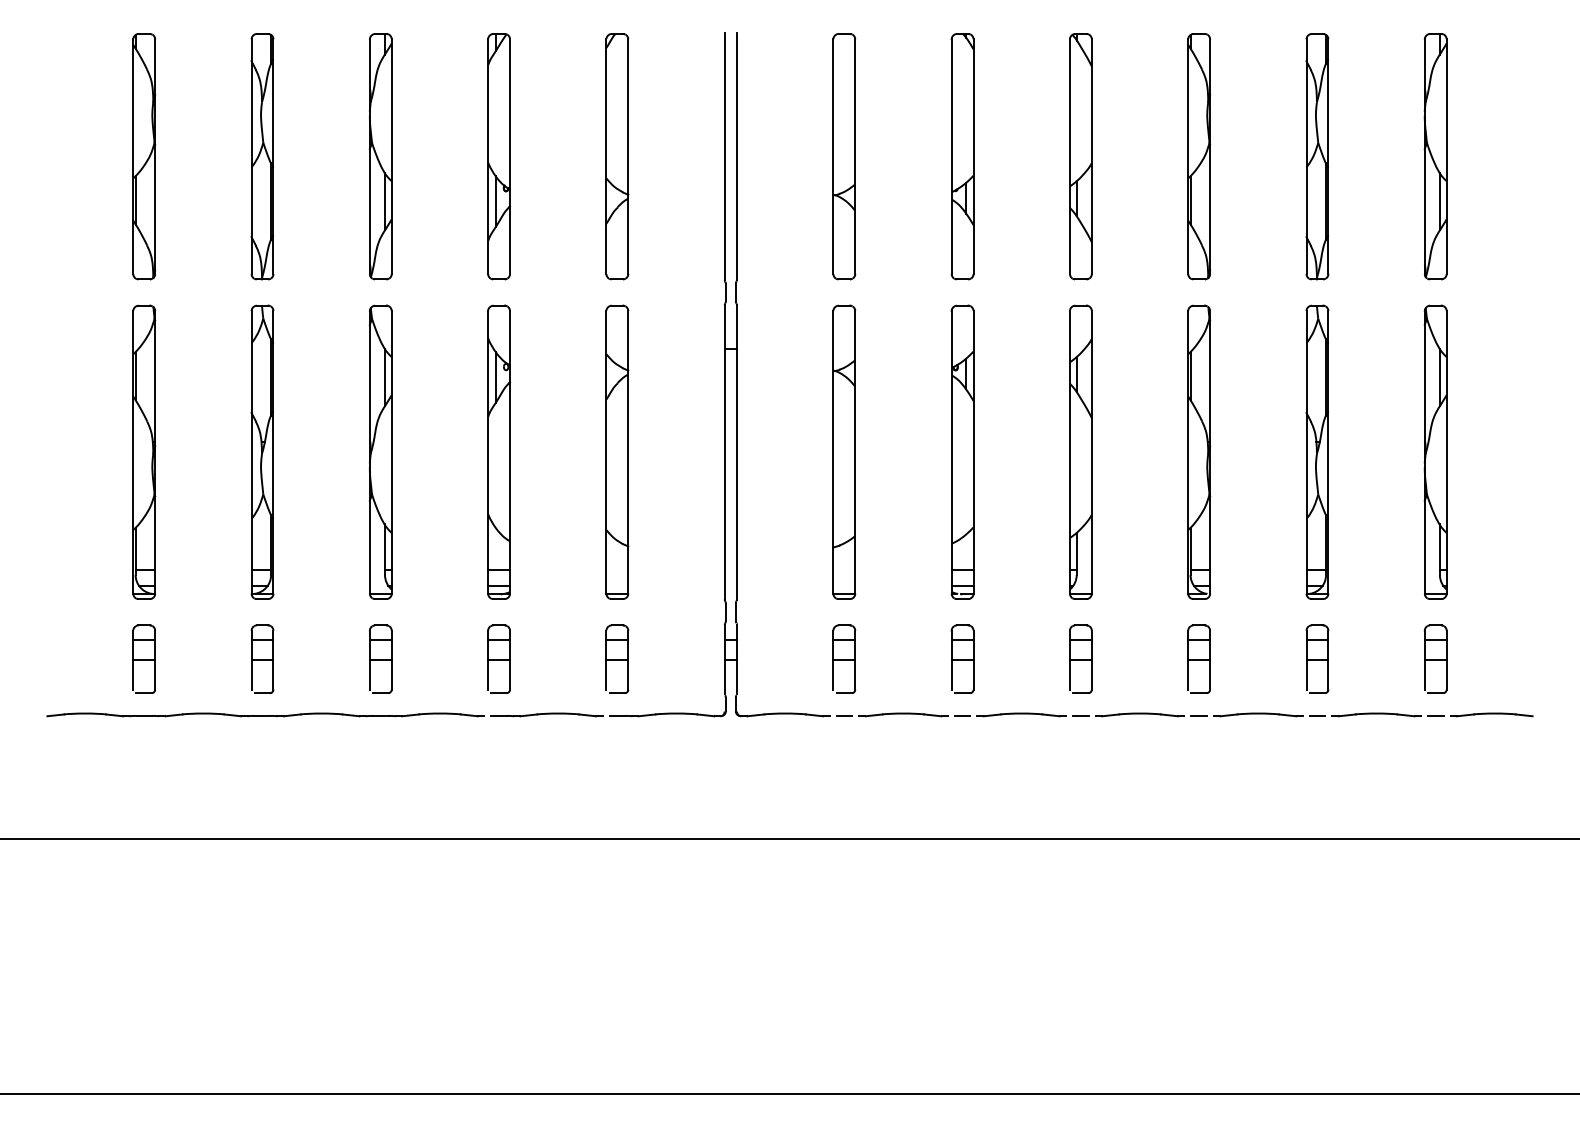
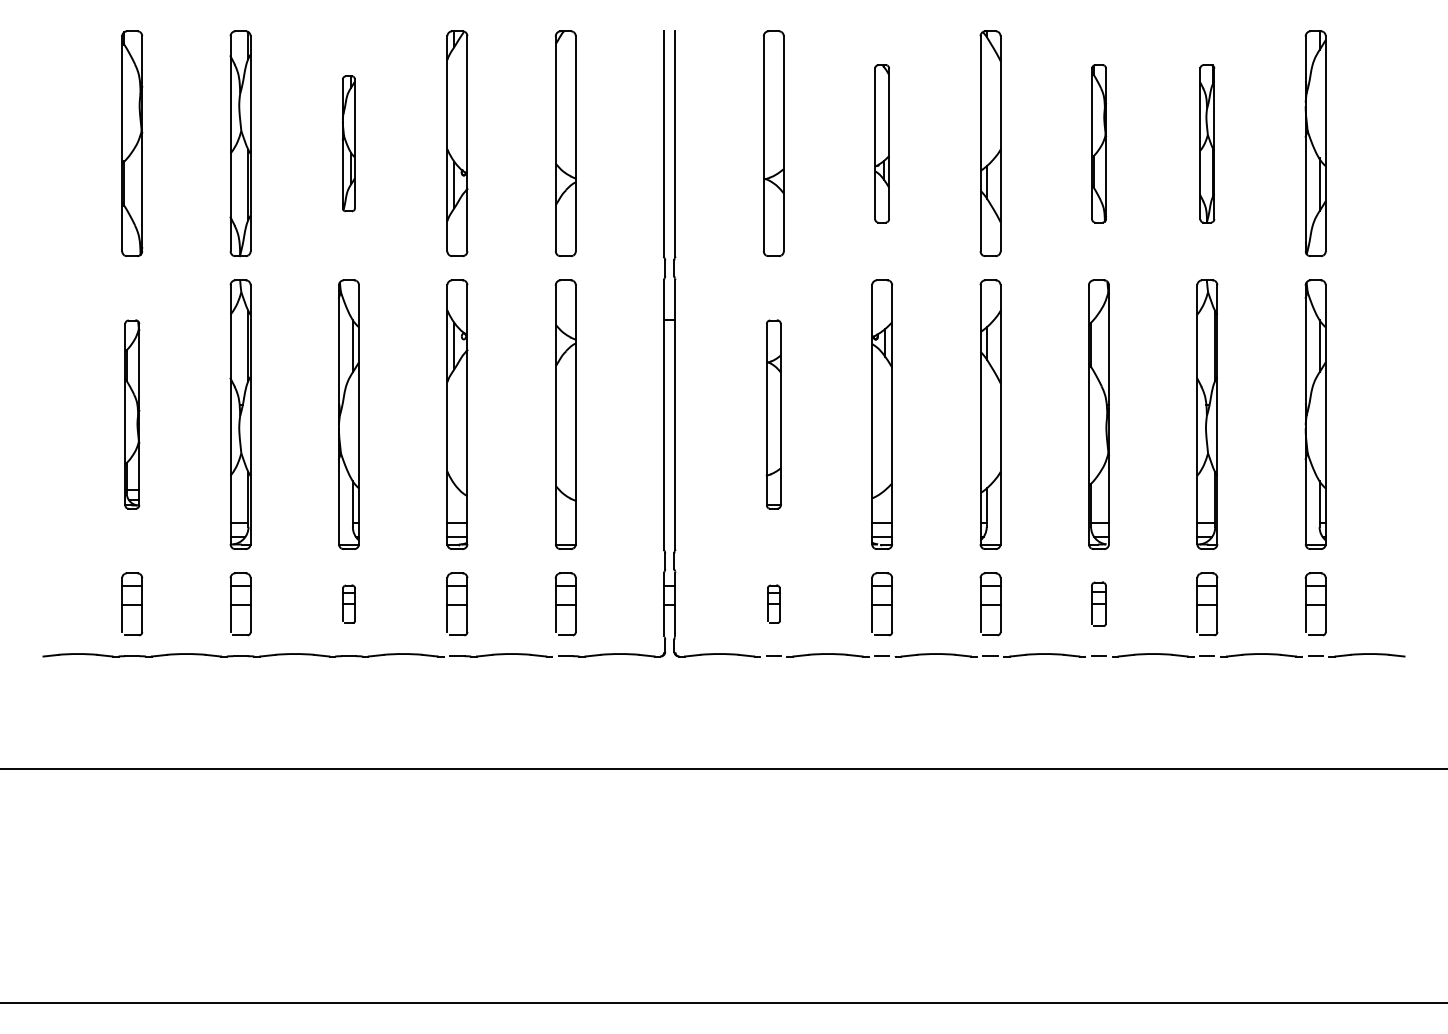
part: (380, 156) -> (348, 143), size x0.6
part: (962, 156) -> (882, 143), size x0.7
part: (1199, 156) -> (1099, 143), size x0.7
part: (1317, 156) -> (1207, 143), size x0.7
part: (144, 451) -> (132, 413), size x0.7
part: (844, 451) -> (773, 413), size x0.7
part: (380, 658) -> (348, 603), size x0.6
part: (844, 658) -> (773, 603), size x0.6
part: (1198, 658) -> (1098, 603), size x0.7

